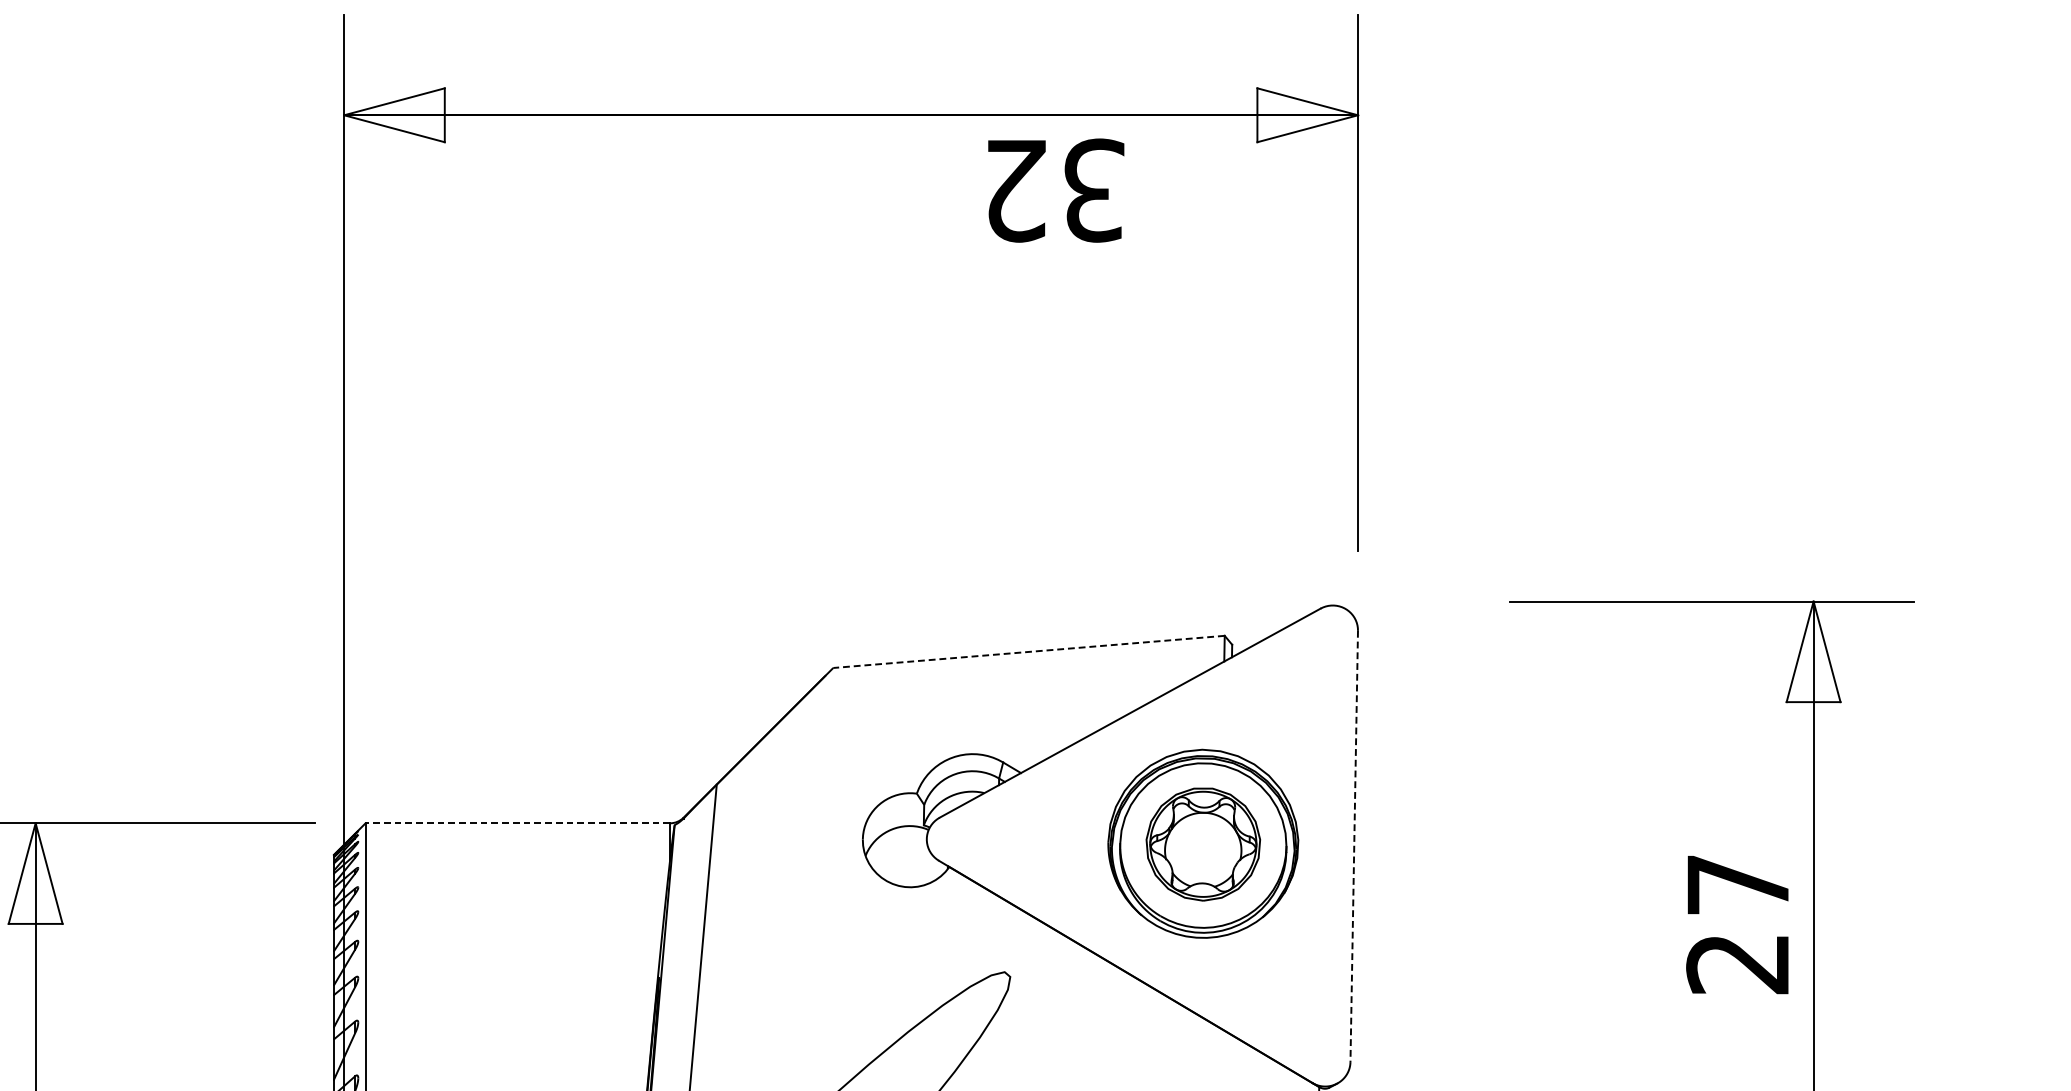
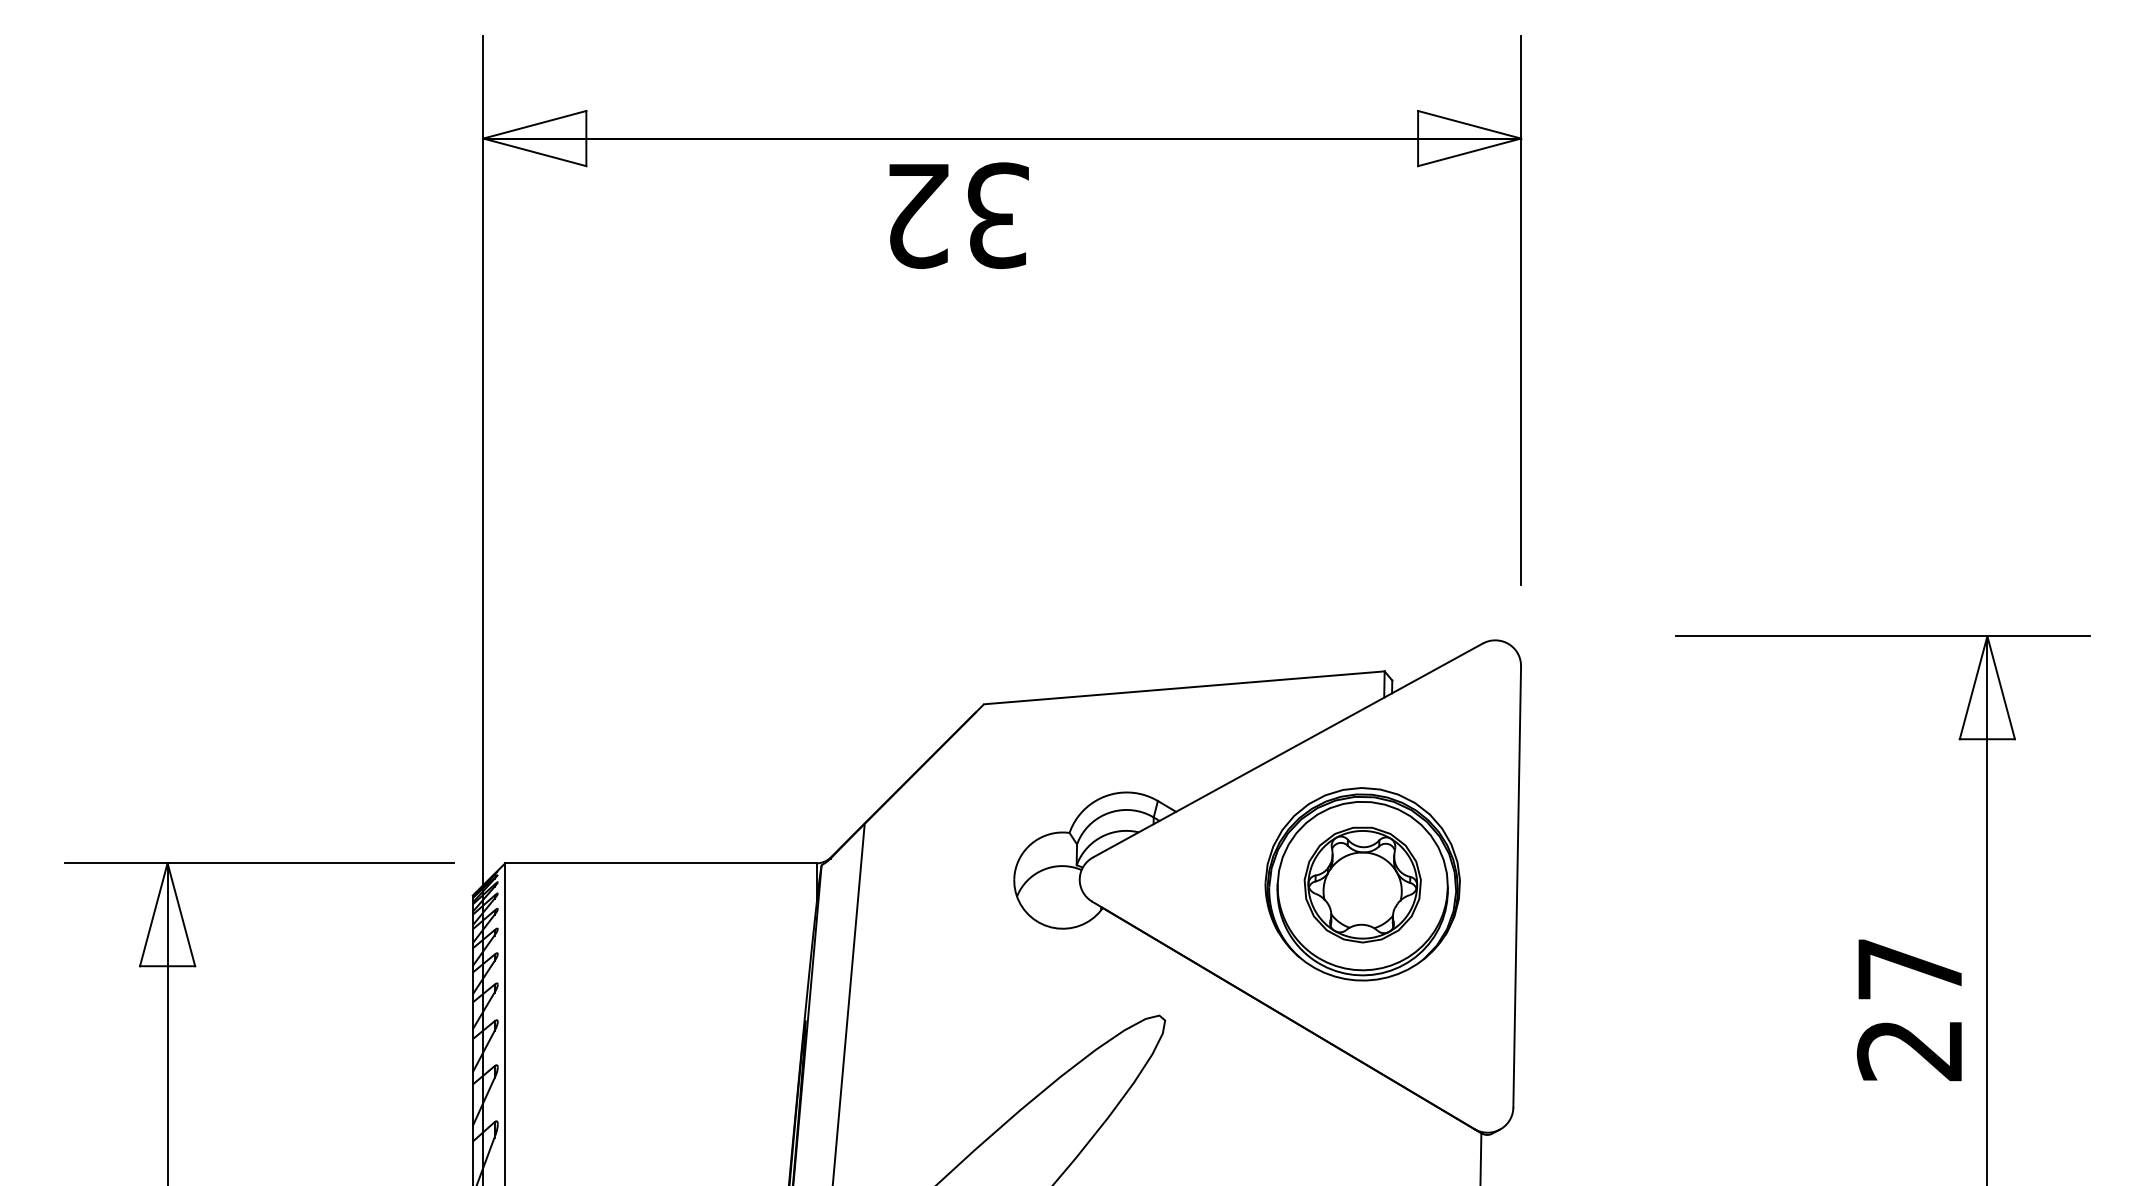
text: (1055, 190) -> (958, 215), moved
line: (1028, 651) -> (1183, 687), dashed -> solid
line: (518, 823) -> (661, 863), dashed -> solid
line: (1354, 846) -> (1517, 886), dashed -> solid
text: (1736, 925) -> (1908, 1010), moved

